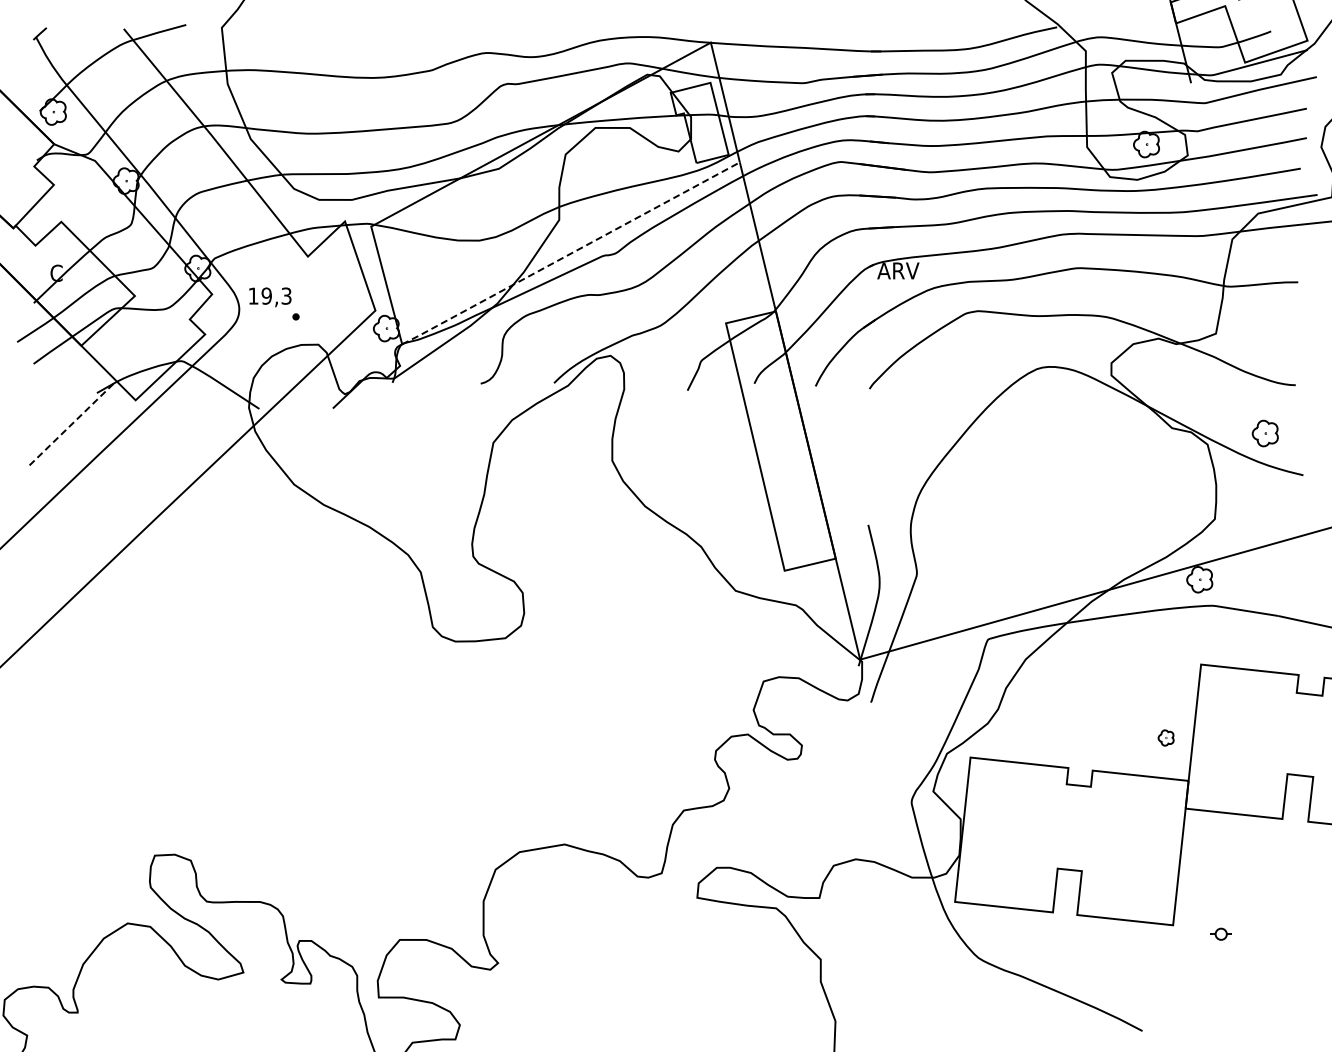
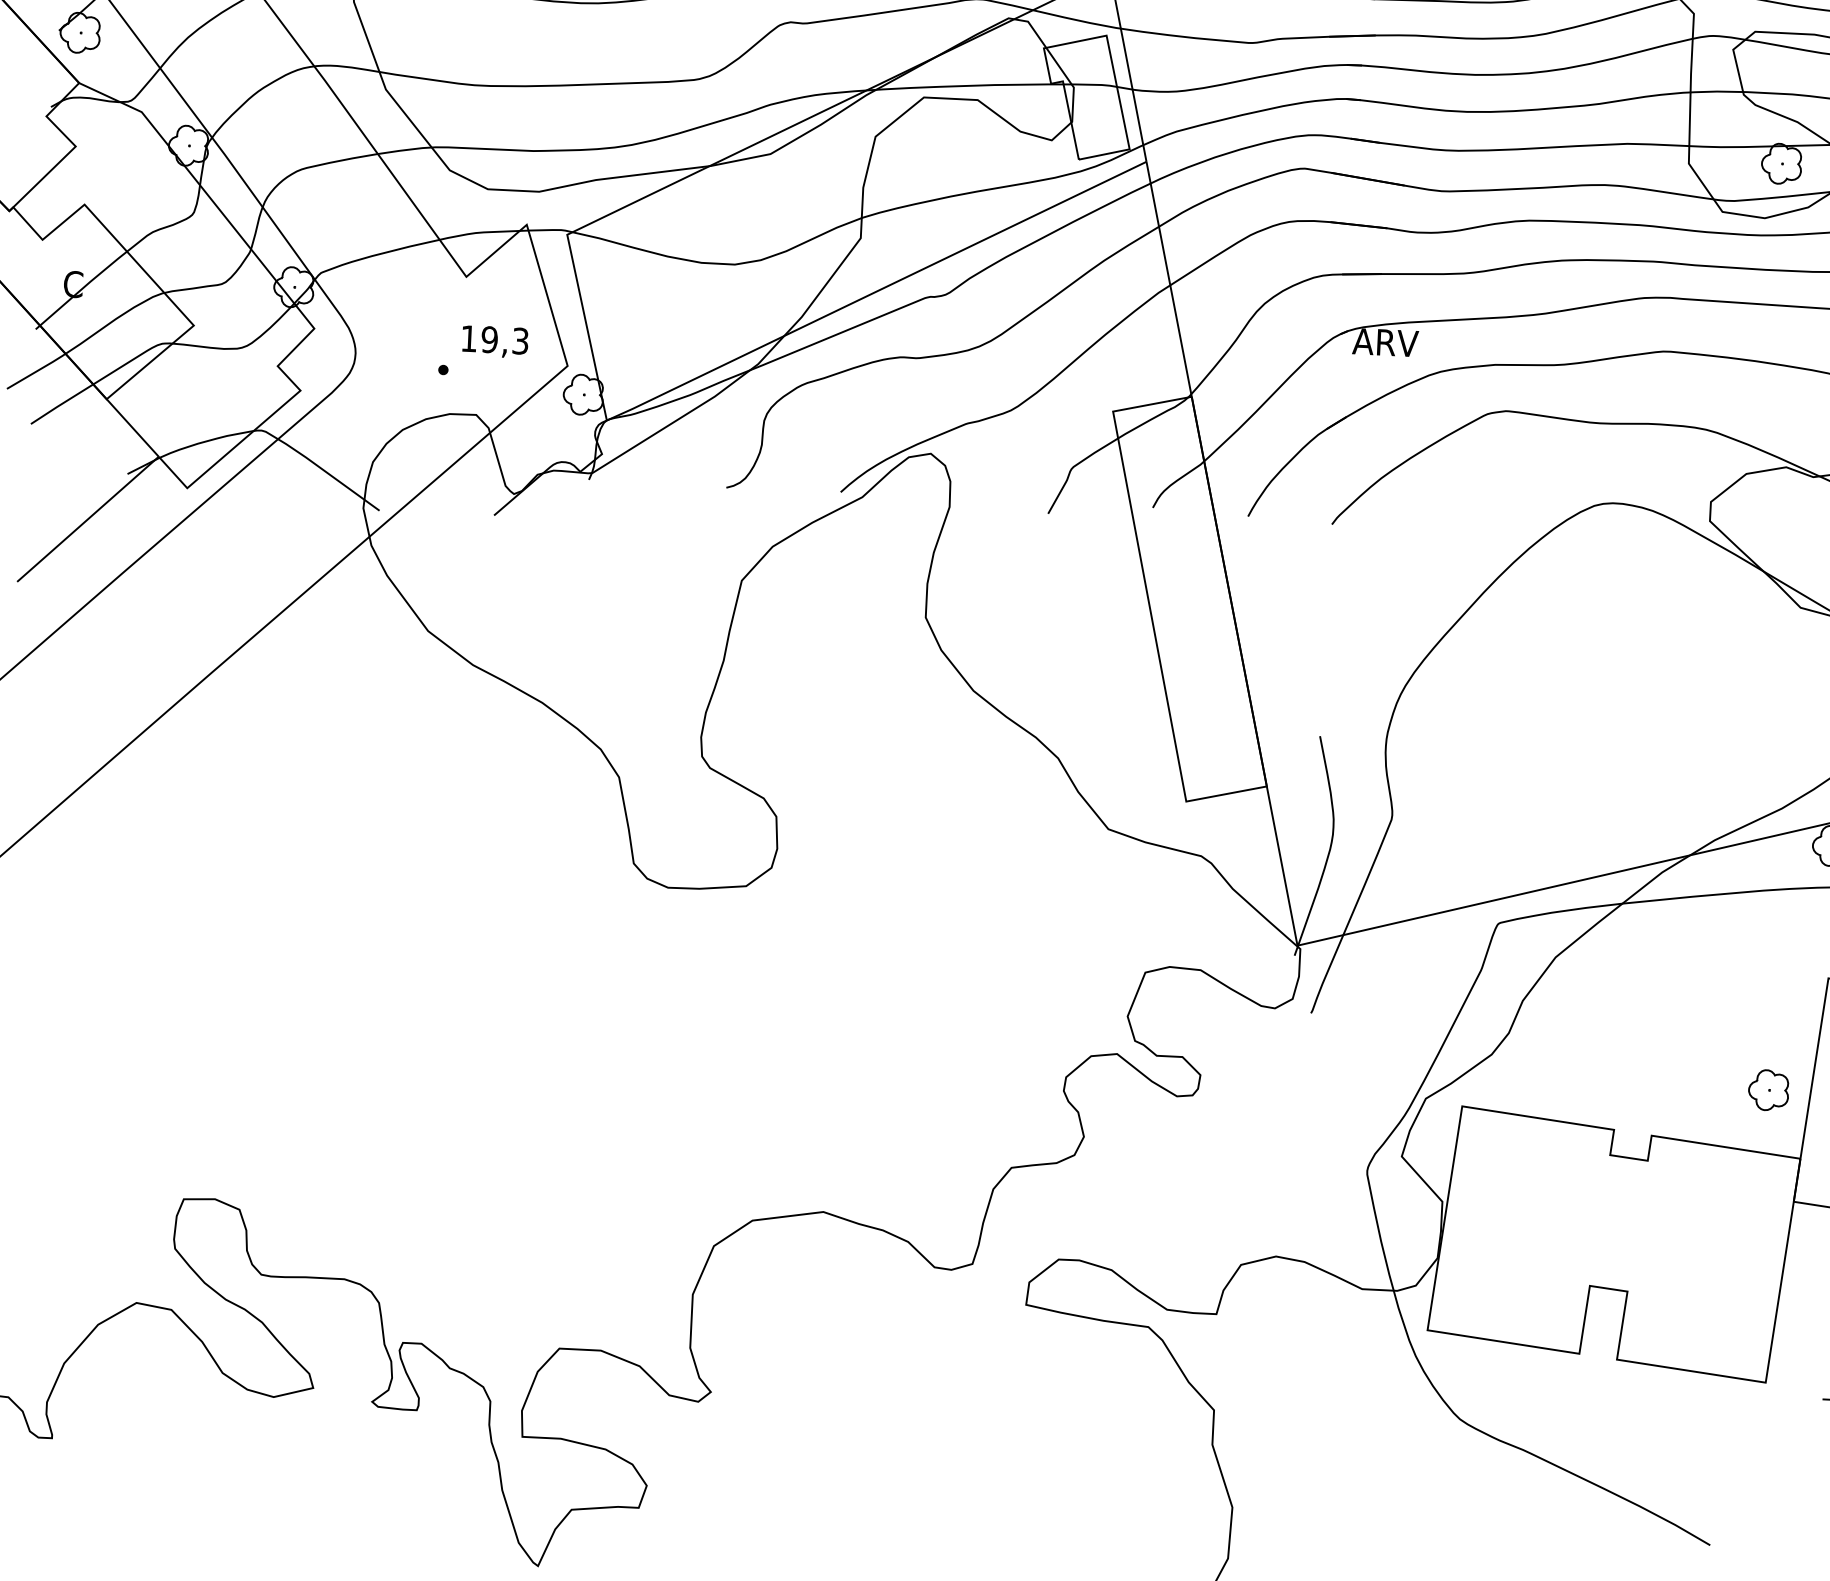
line: (570, 253) -> (875, 291), dashed -> solid
text: (270, 297) -> (495, 342), moved
line: (73, 423) -> (88, 519), dashed -> solid
part: (1165, 737) -> (1767, 1089), size x1.67

